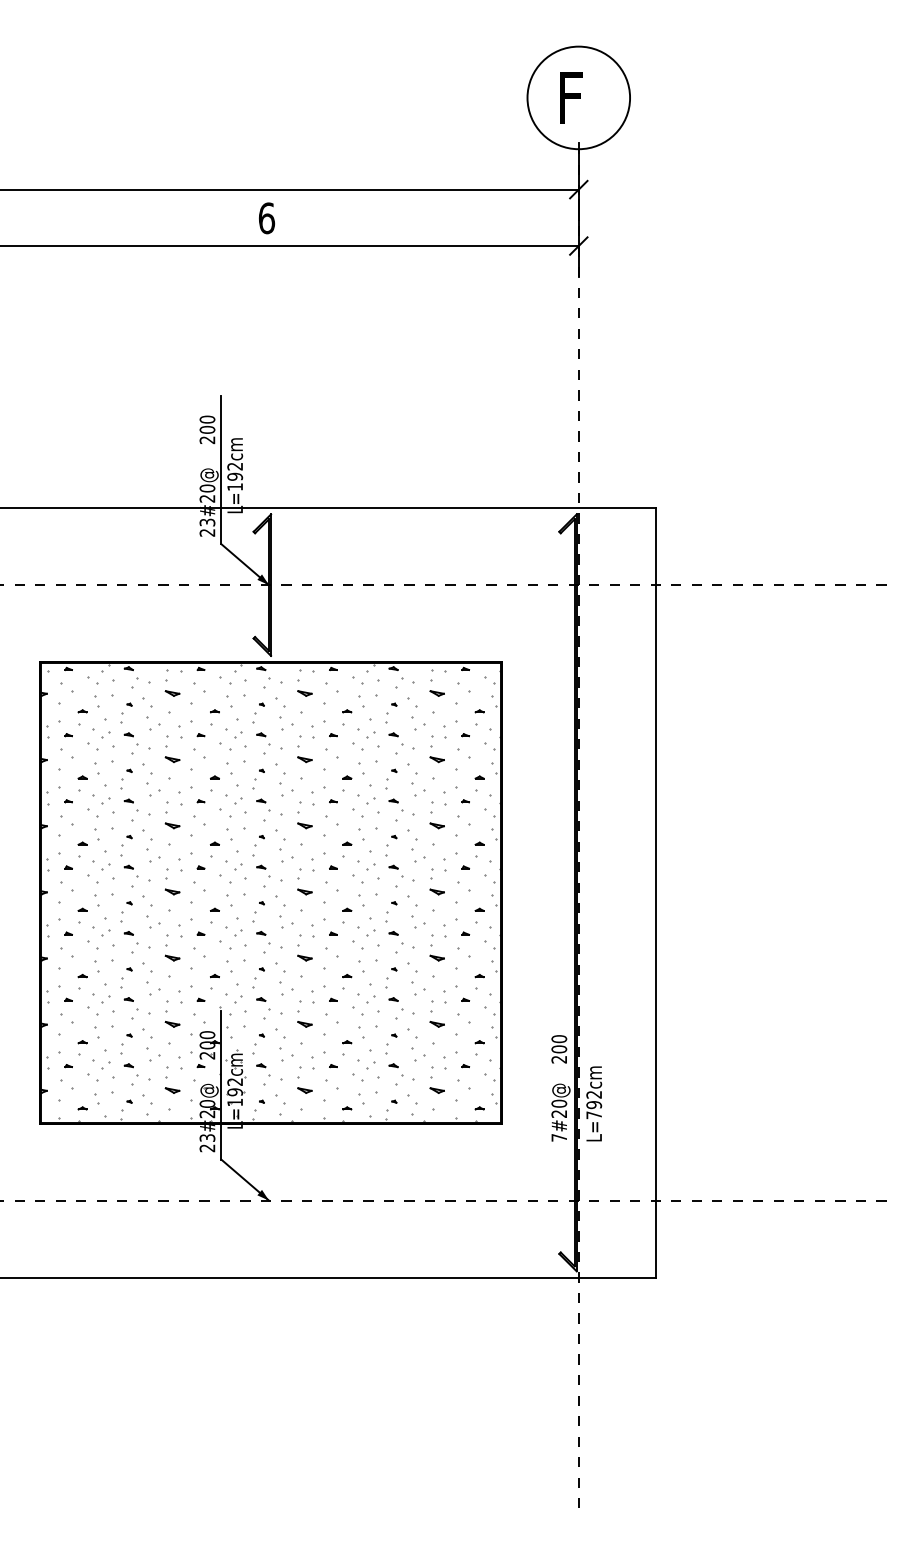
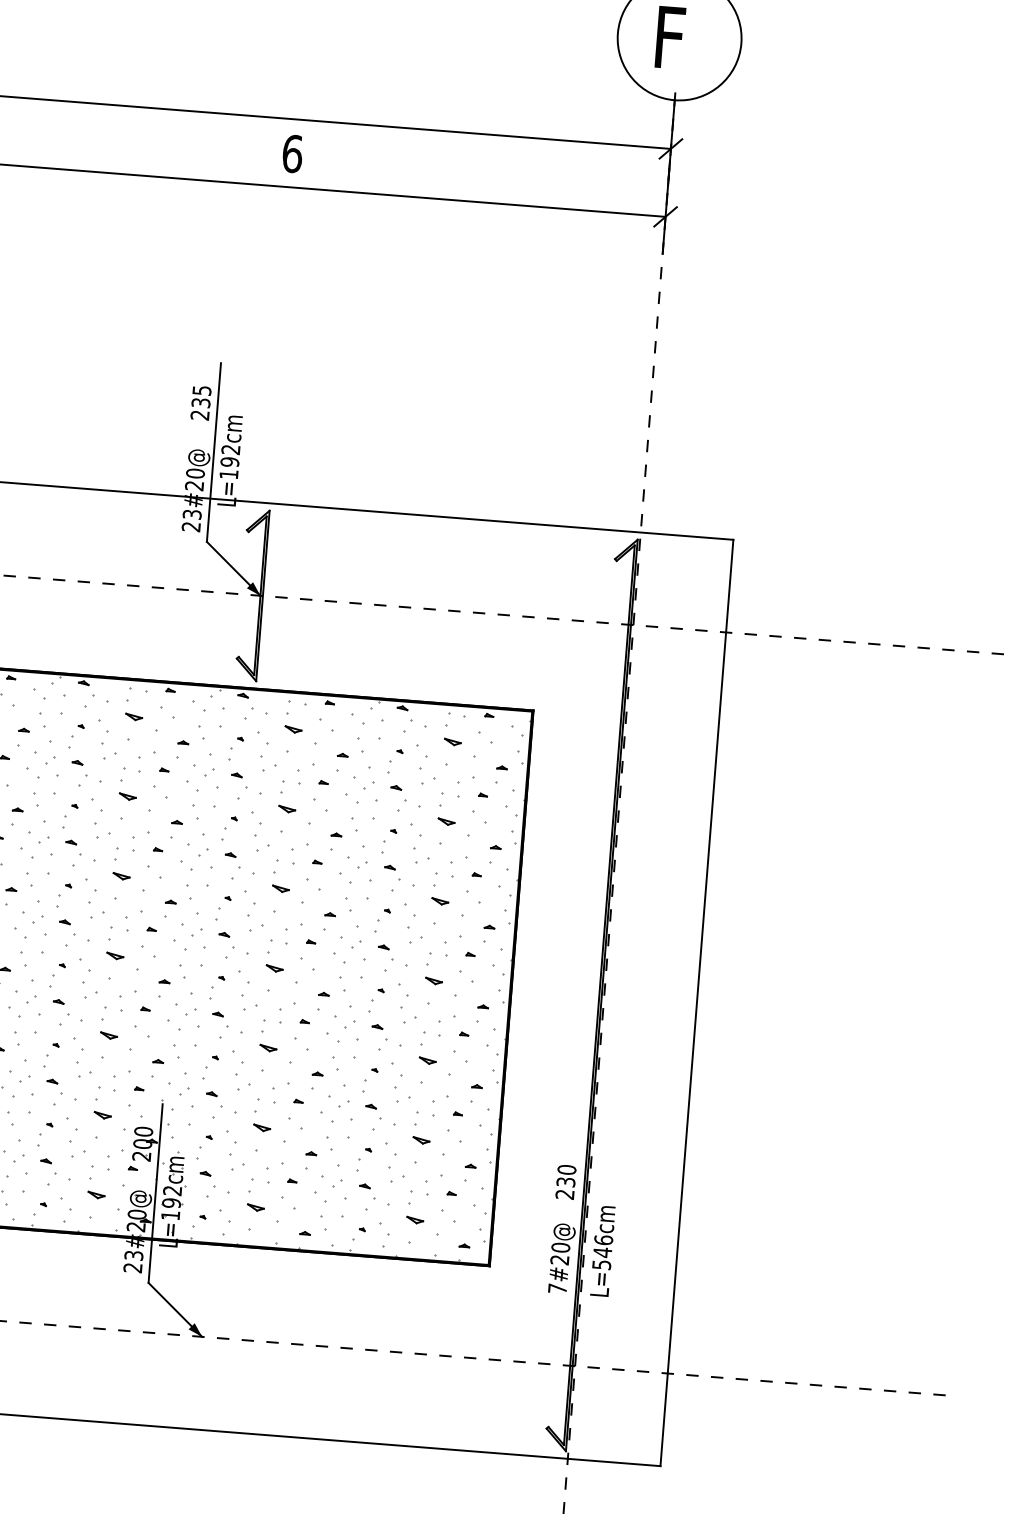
text: (207, 424) -> (201, 396), 200 -> 235
text: (559, 1049) -> (566, 1182), 200 -> 230
text: (594, 1104) -> (603, 1251), L=792cm -> L=546cm

